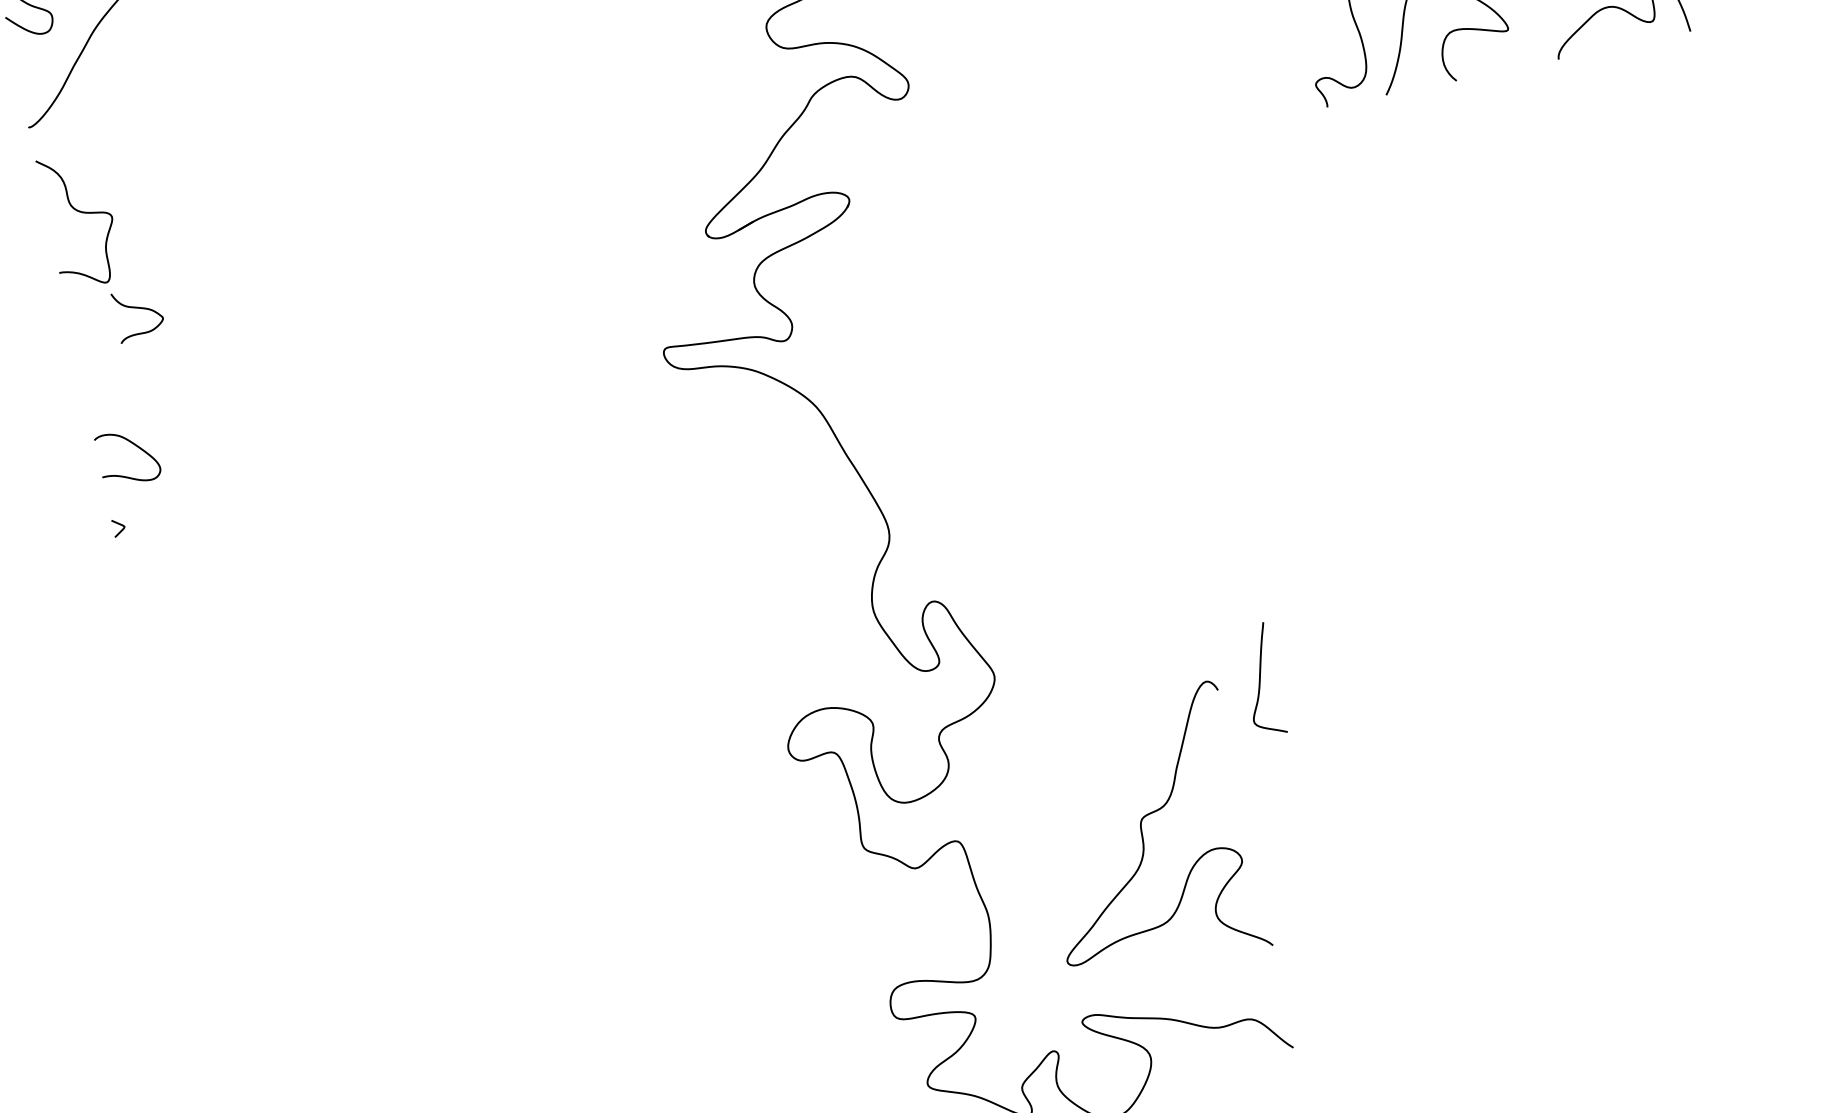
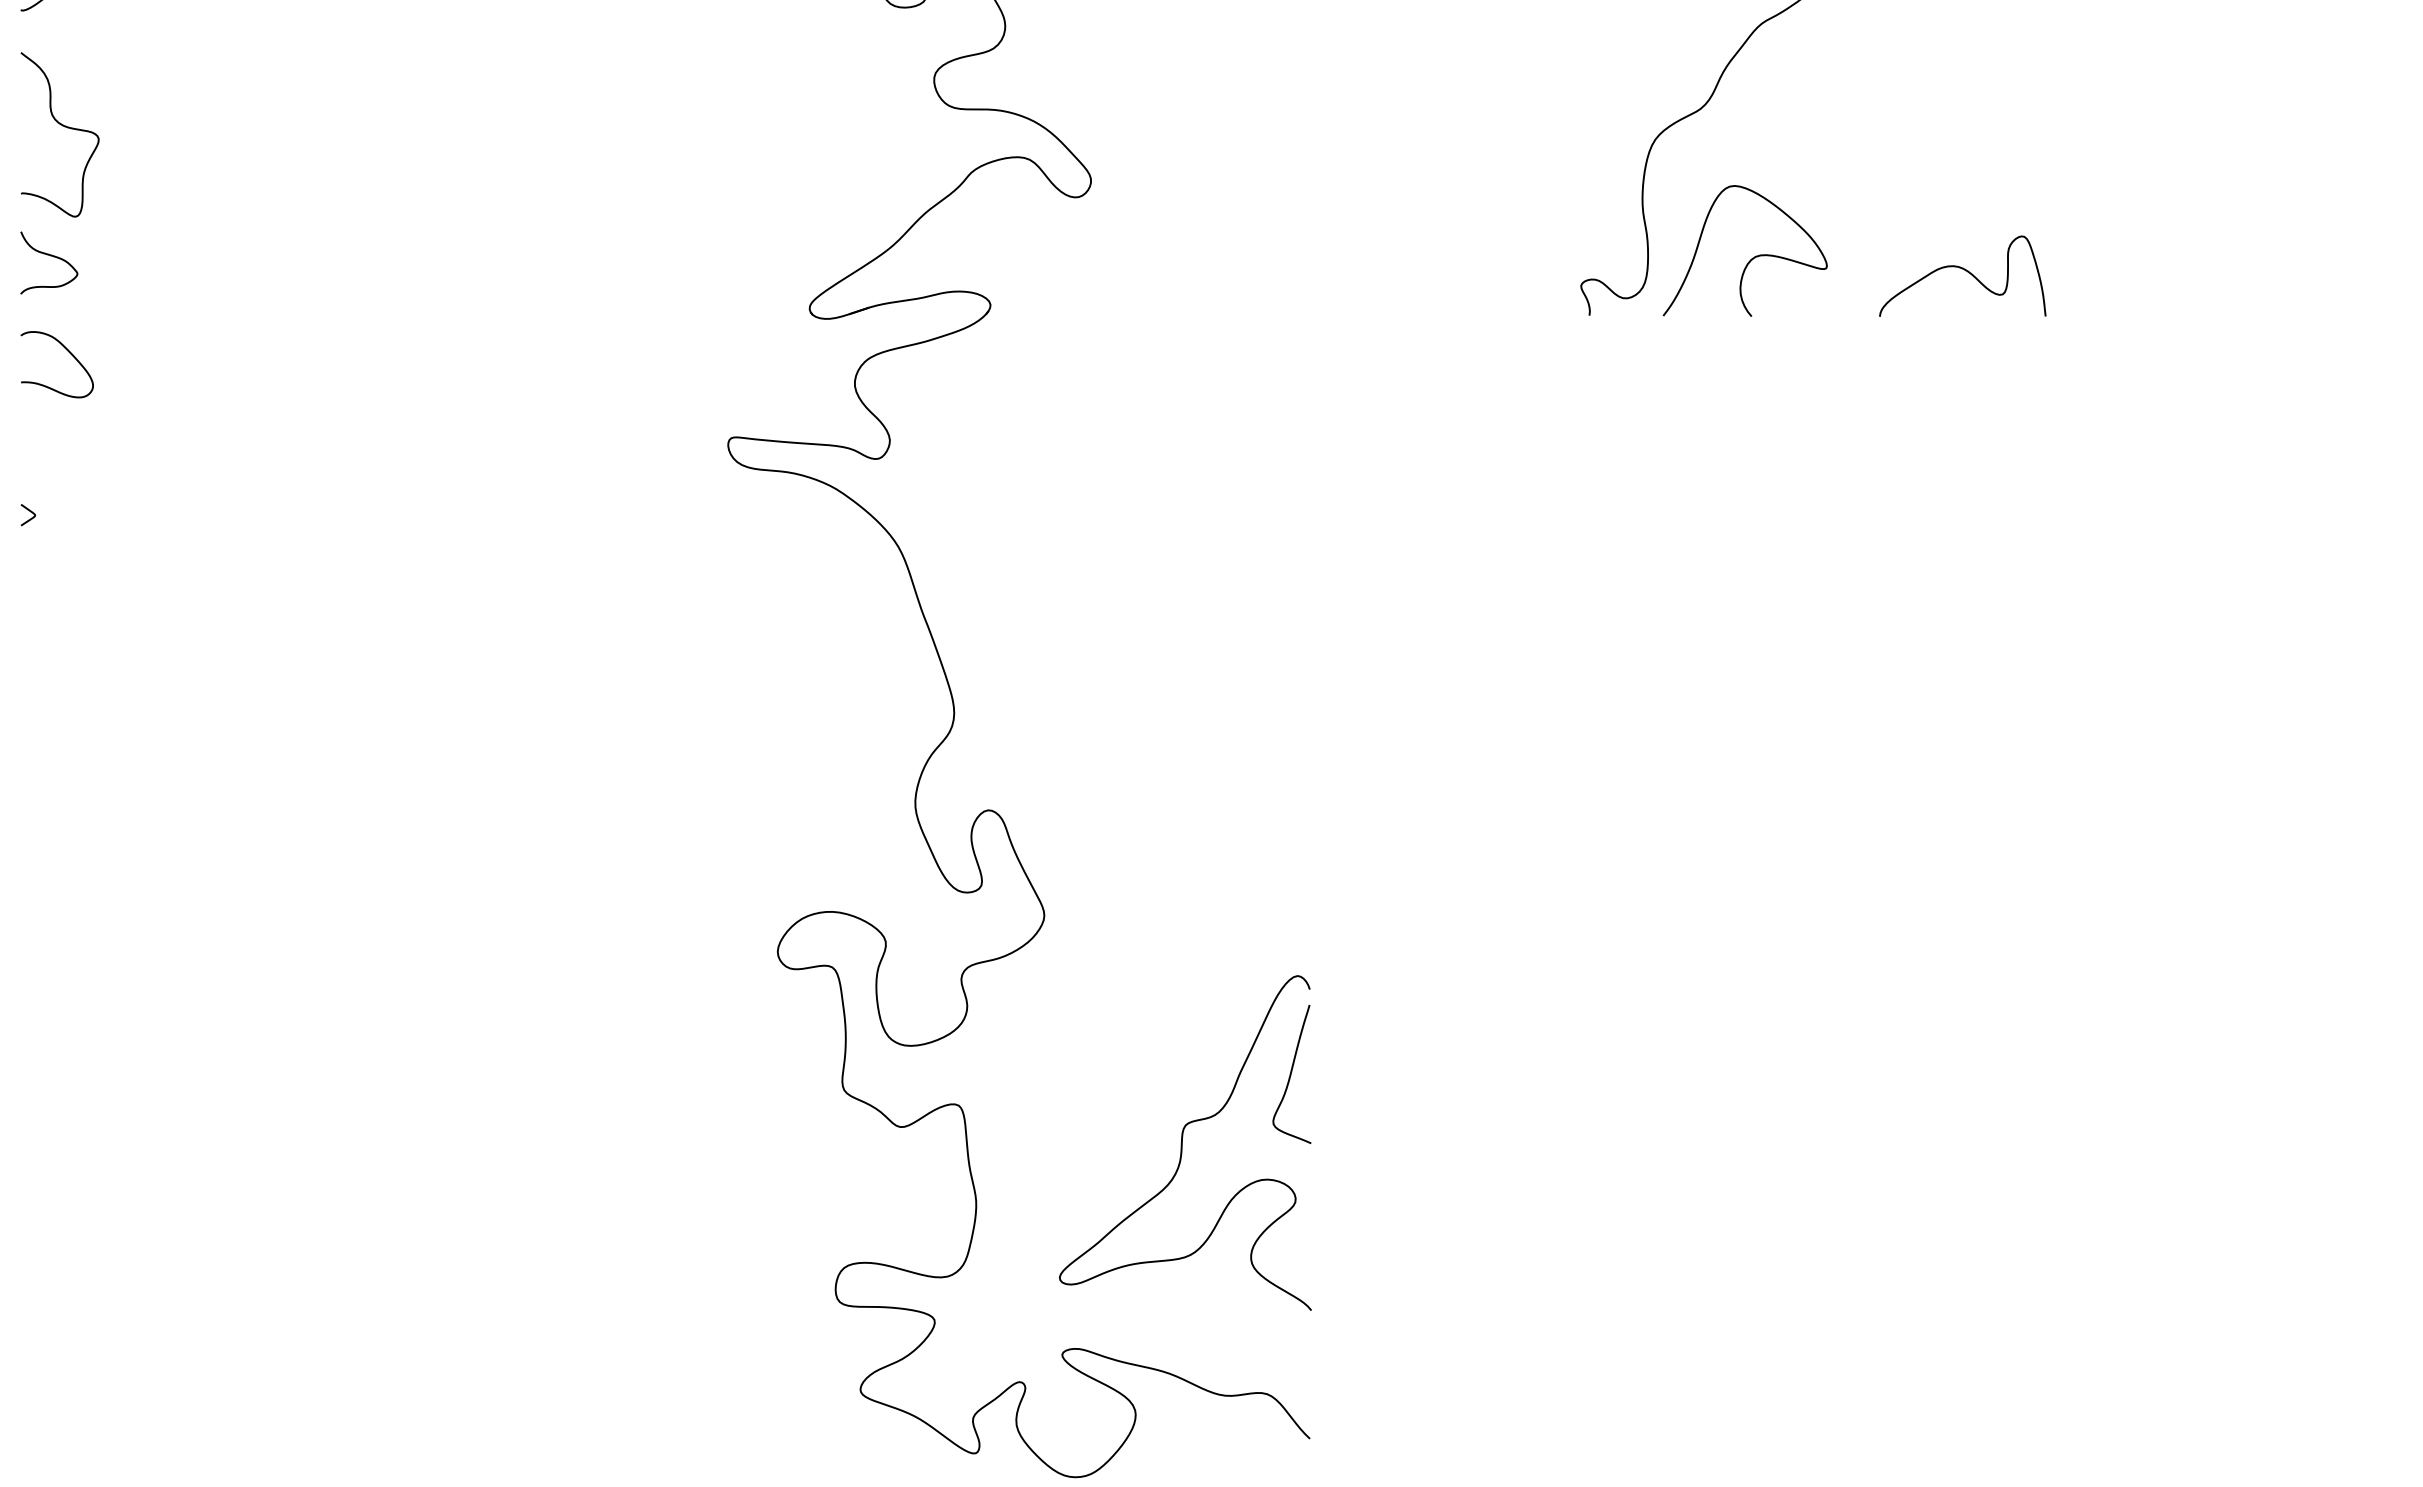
curve: (138, 308) -> (50, 256), moved
curve: (135, 445) -> (68, 352), moved
curve: (1260, 680) -> (1291, 1074), moved

